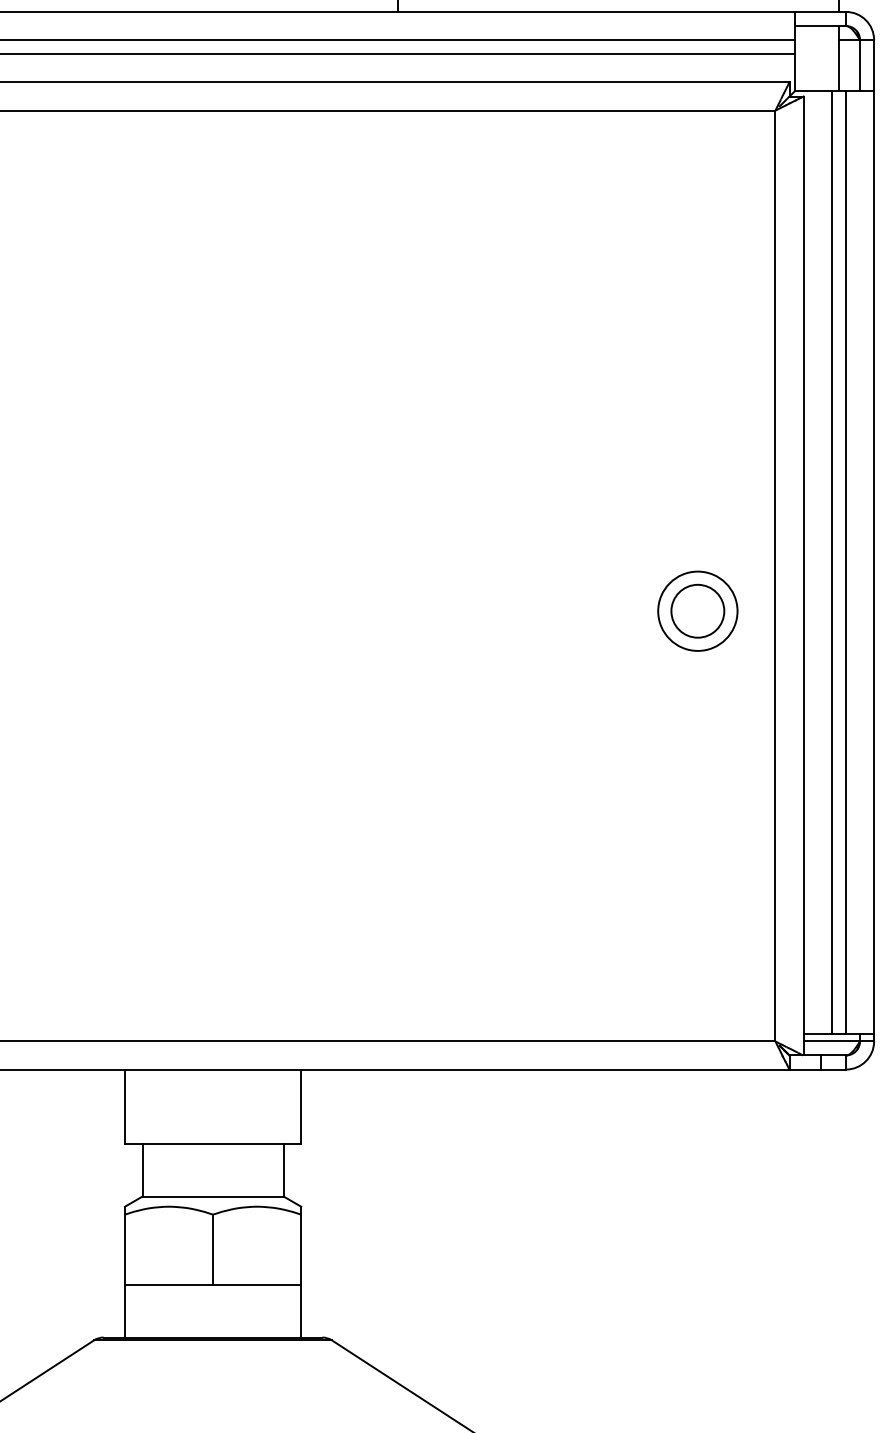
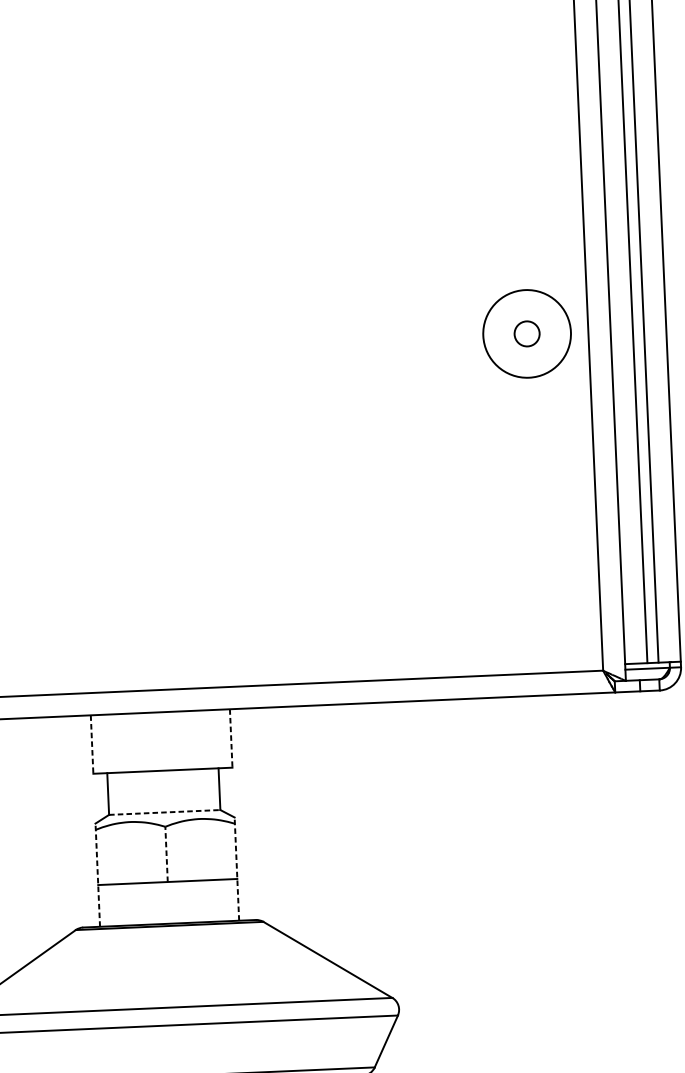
circle: (697, 610) -> (526, 333), size x0.6
circle: (697, 610) -> (526, 333), size x1.4
line: (124, 1107) -> (91, 745), solid -> dashed
line: (301, 1107) -> (231, 739), solid -> dashed
line: (213, 1196) -> (165, 812), solid -> dashed
line: (213, 1249) -> (166, 854), solid -> dashed
line: (124, 1271) -> (97, 874), solid -> dashed
line: (301, 1271) -> (237, 868), solid -> dashed

